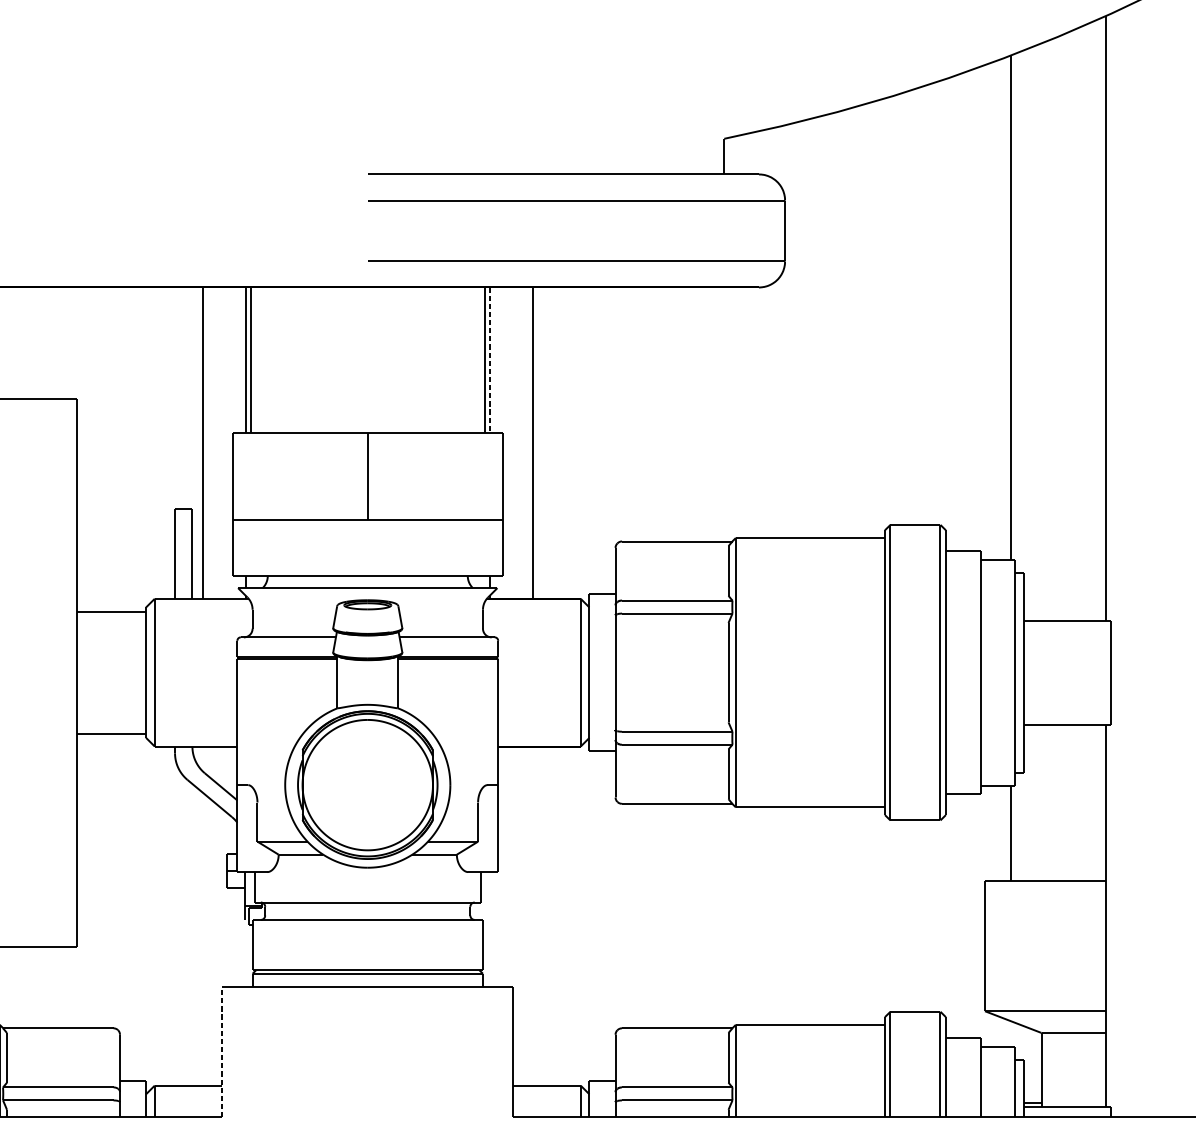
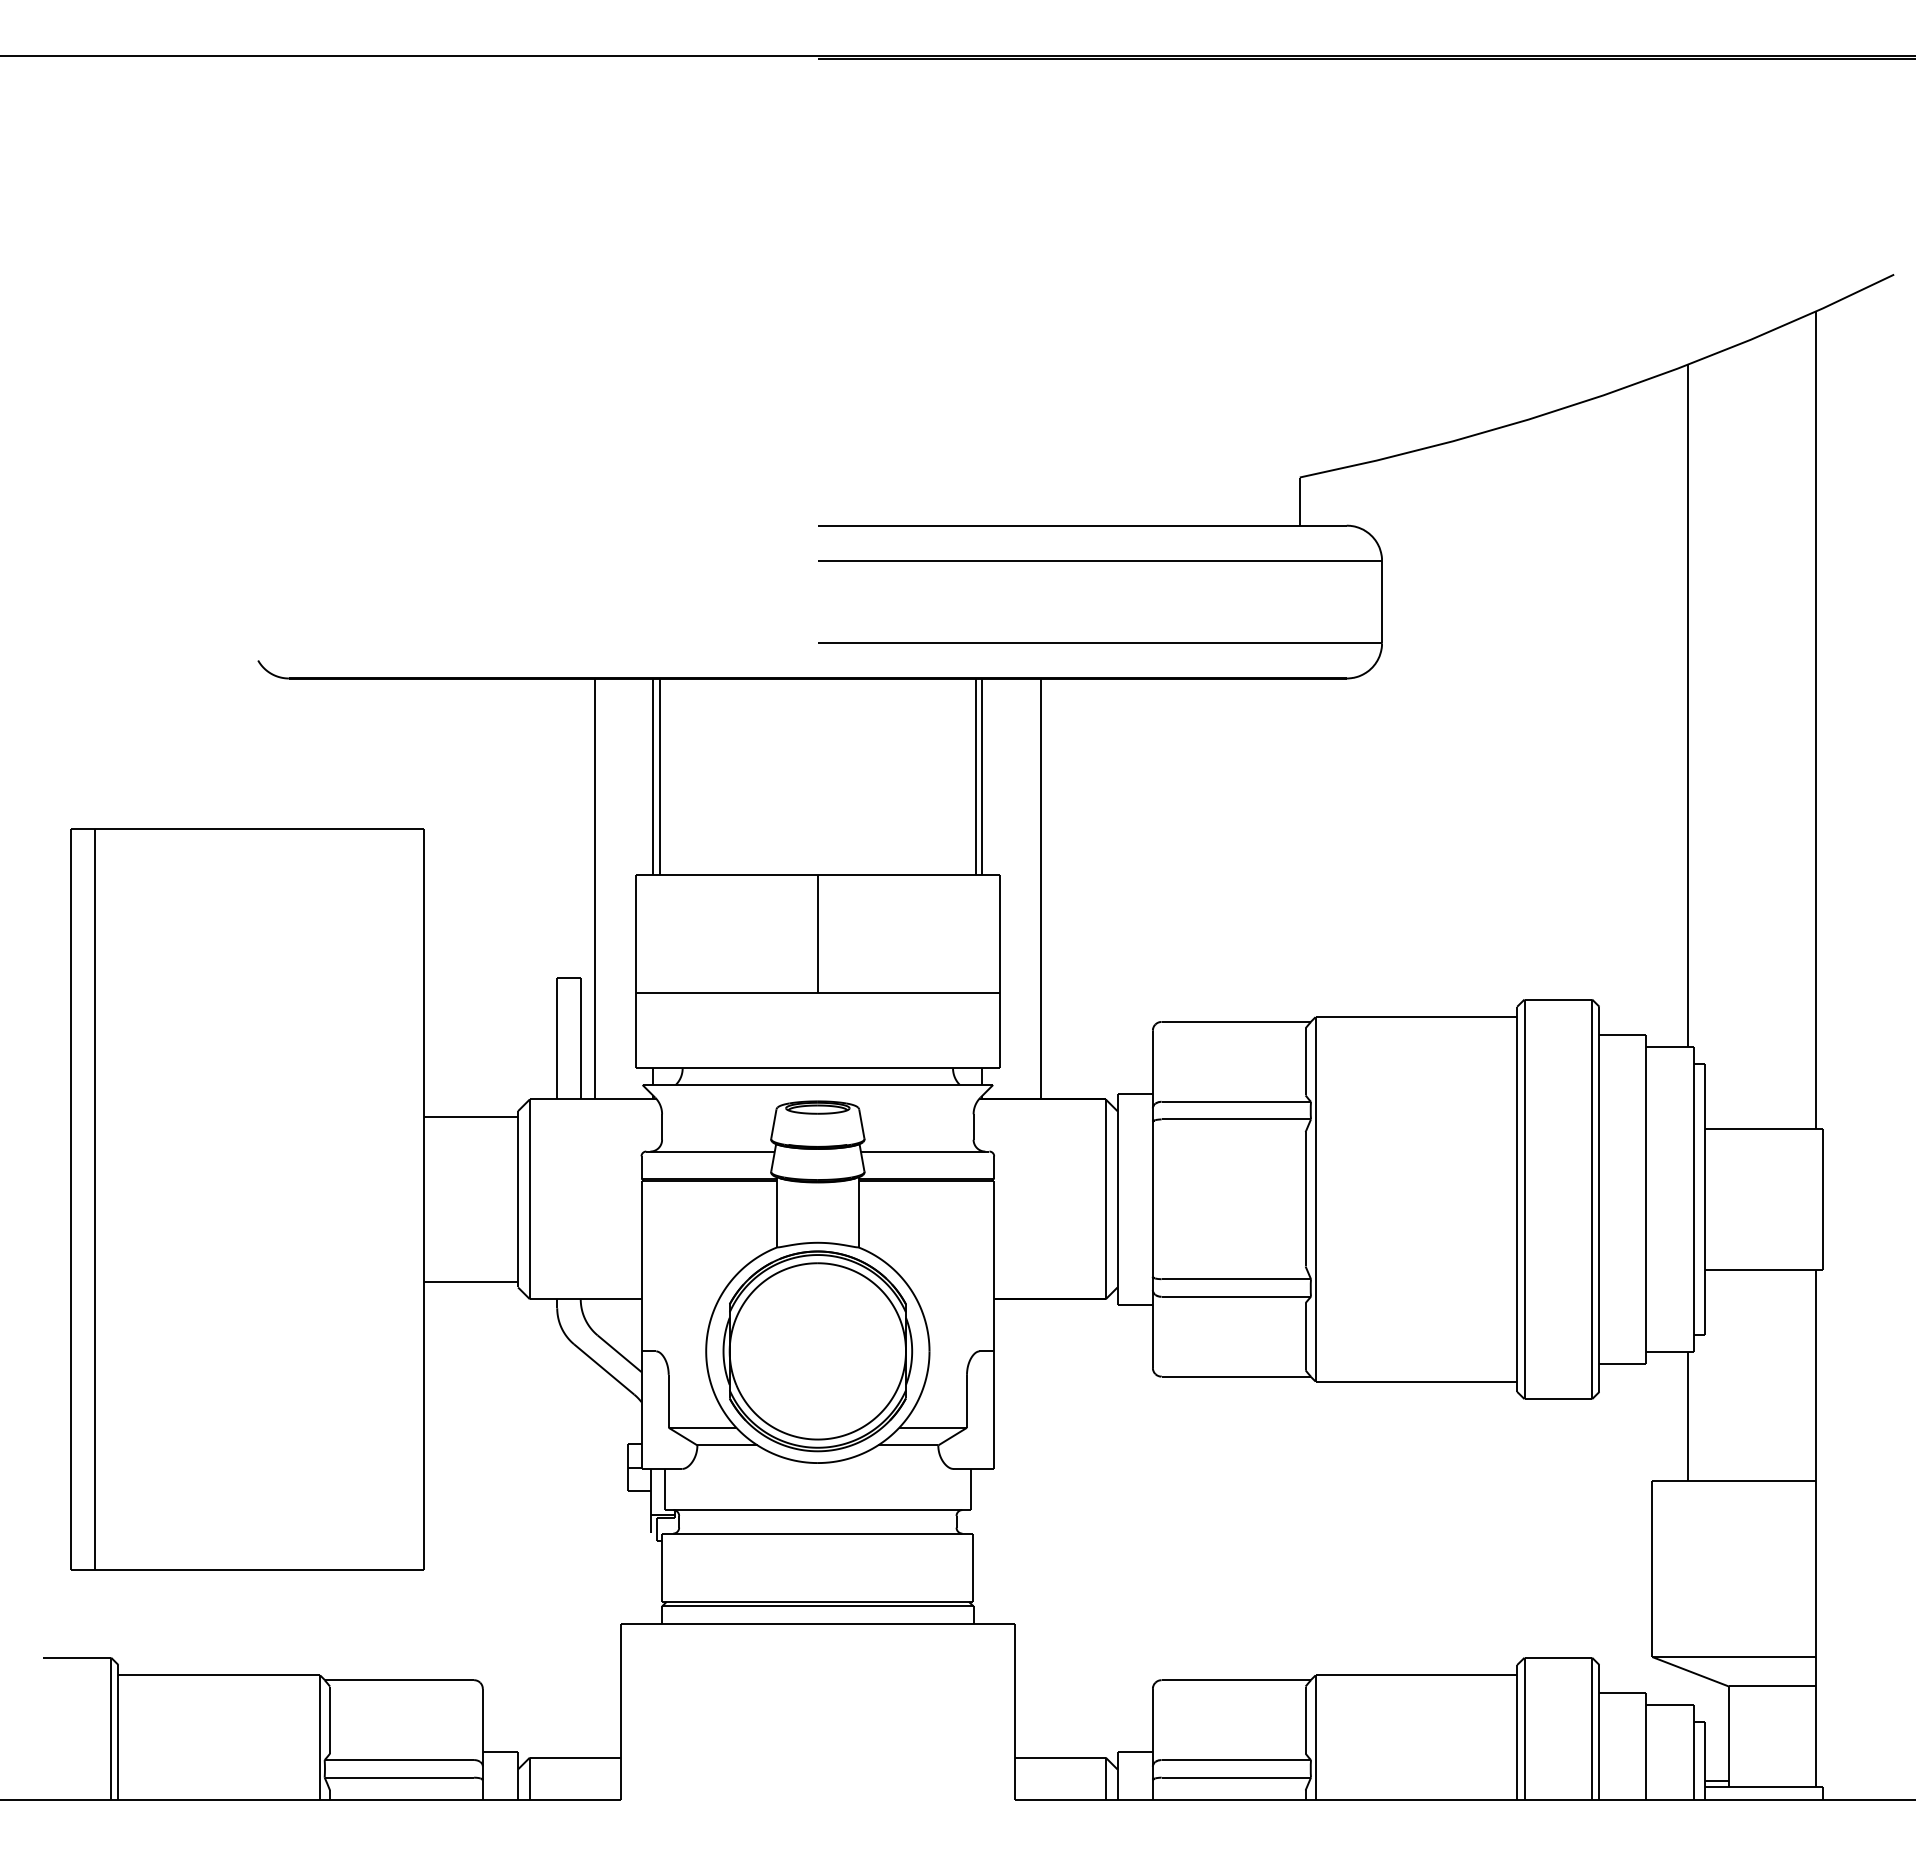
line: (489, 360) -> (982, 777), dashed -> solid
line: (221, 1051) -> (620, 1711), dashed -> solid

